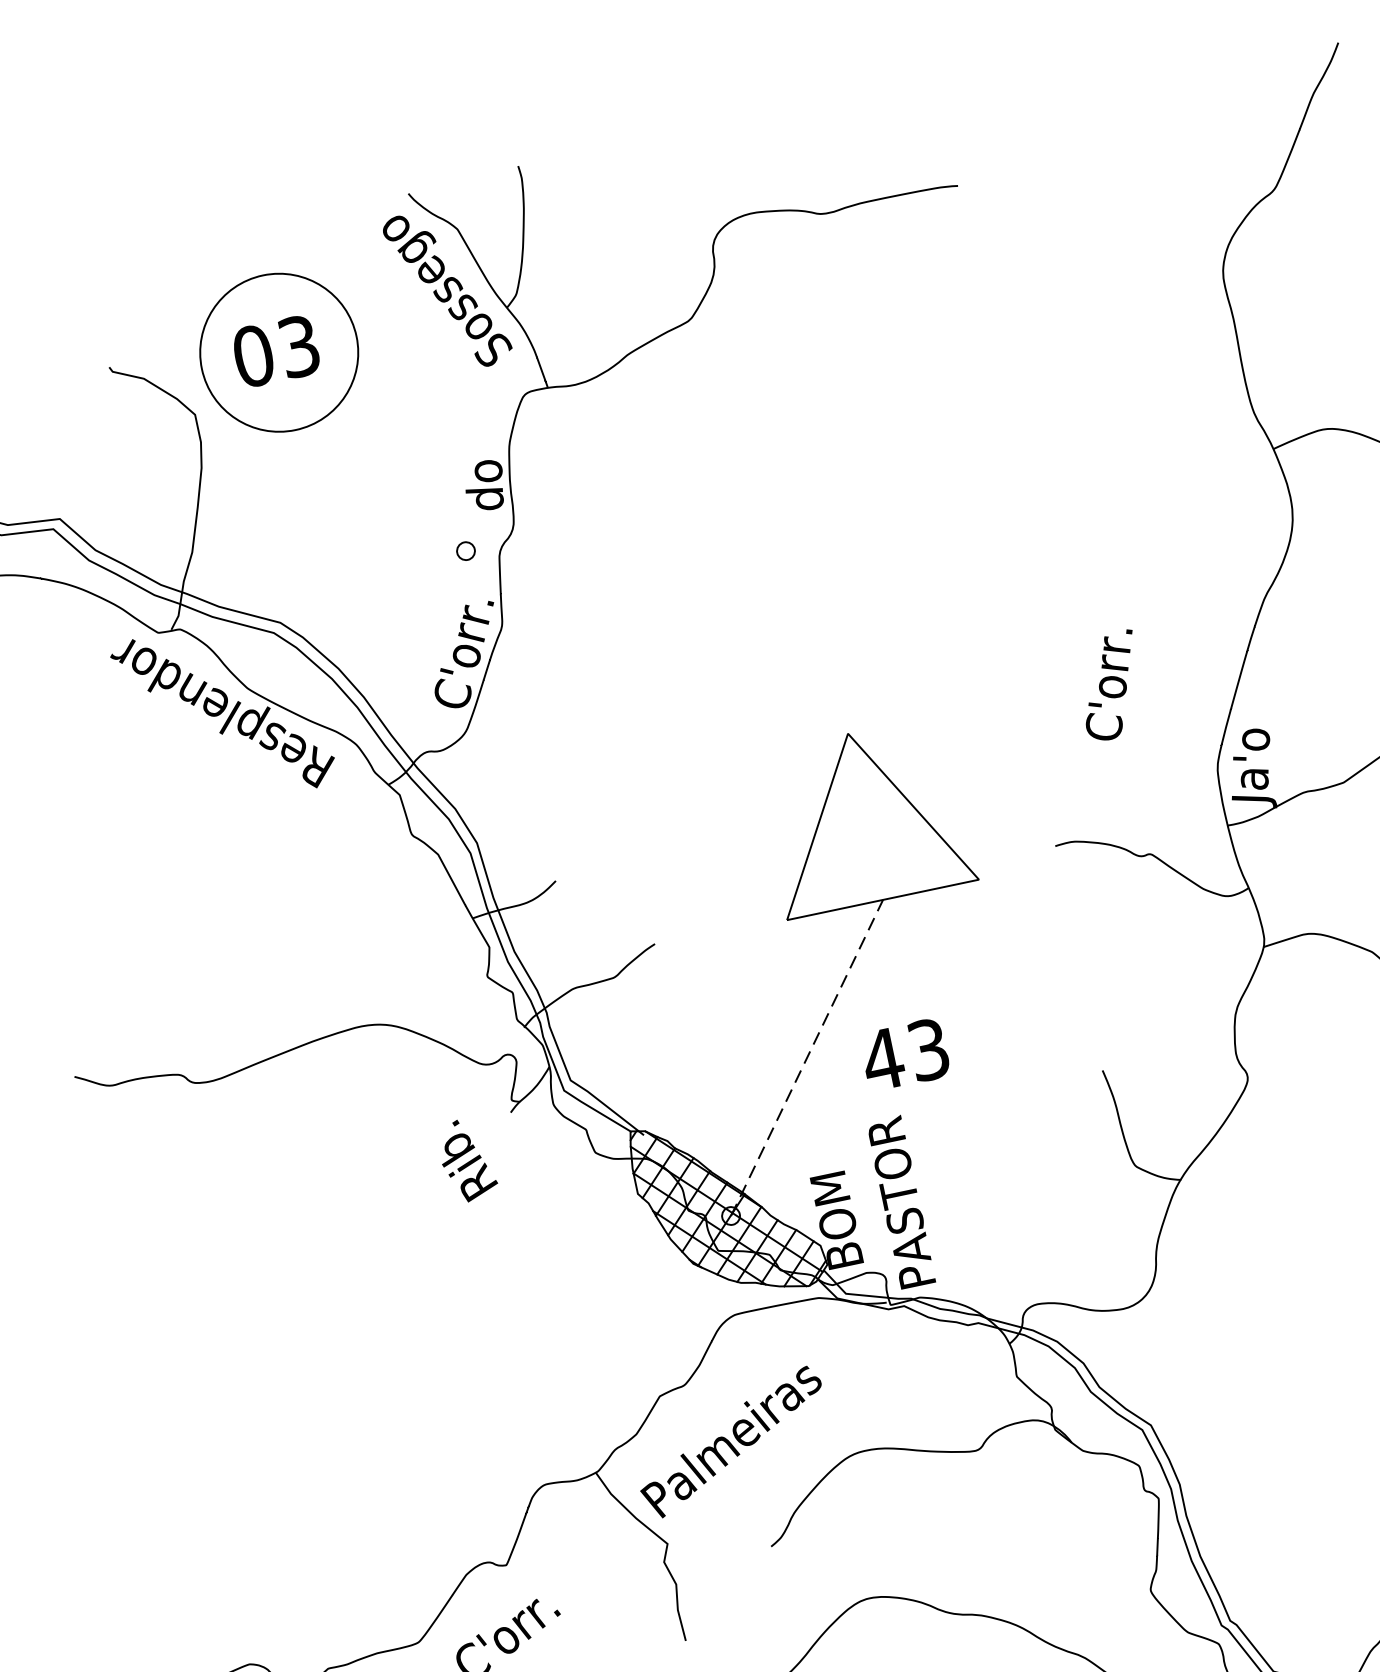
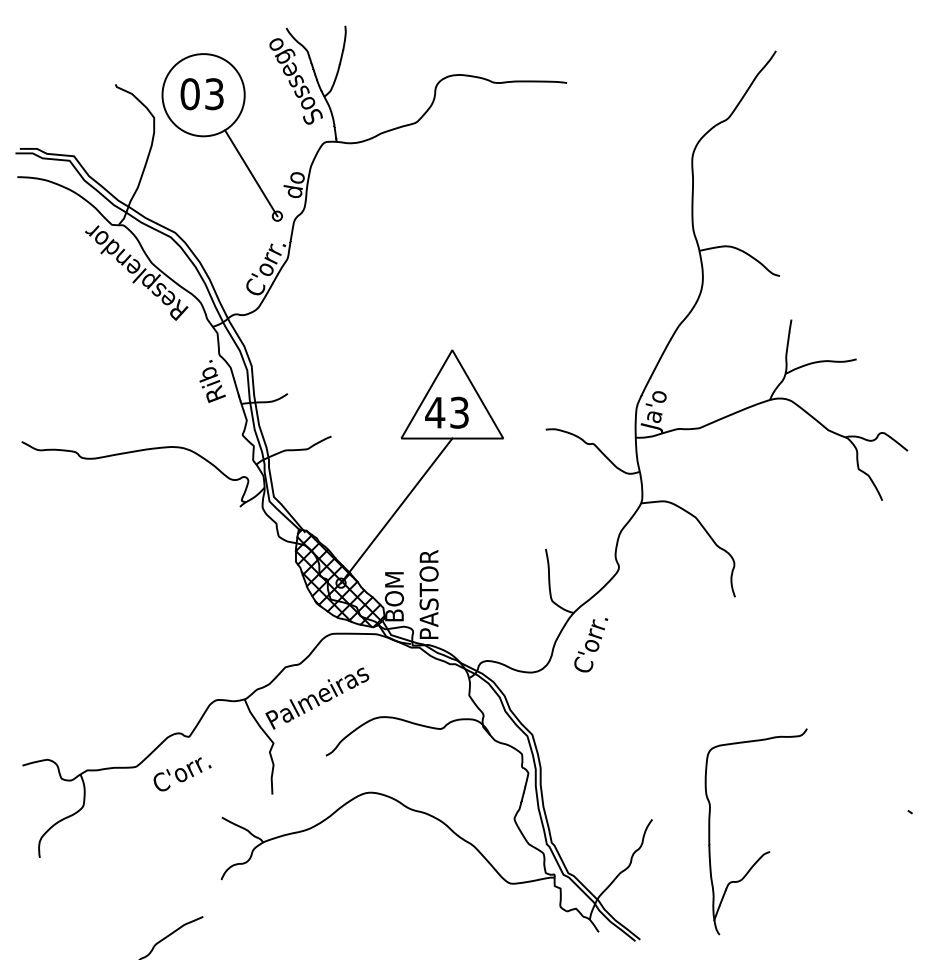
line: (400, 481) -> (251, 173), added
text: (1111, 686) -> (591, 645), moved
text: (904, 1054) -> (446, 412), moved
line: (806, 1057) -> (396, 510), dashed -> solid
text: (466, 1160) -> (212, 381), moved

